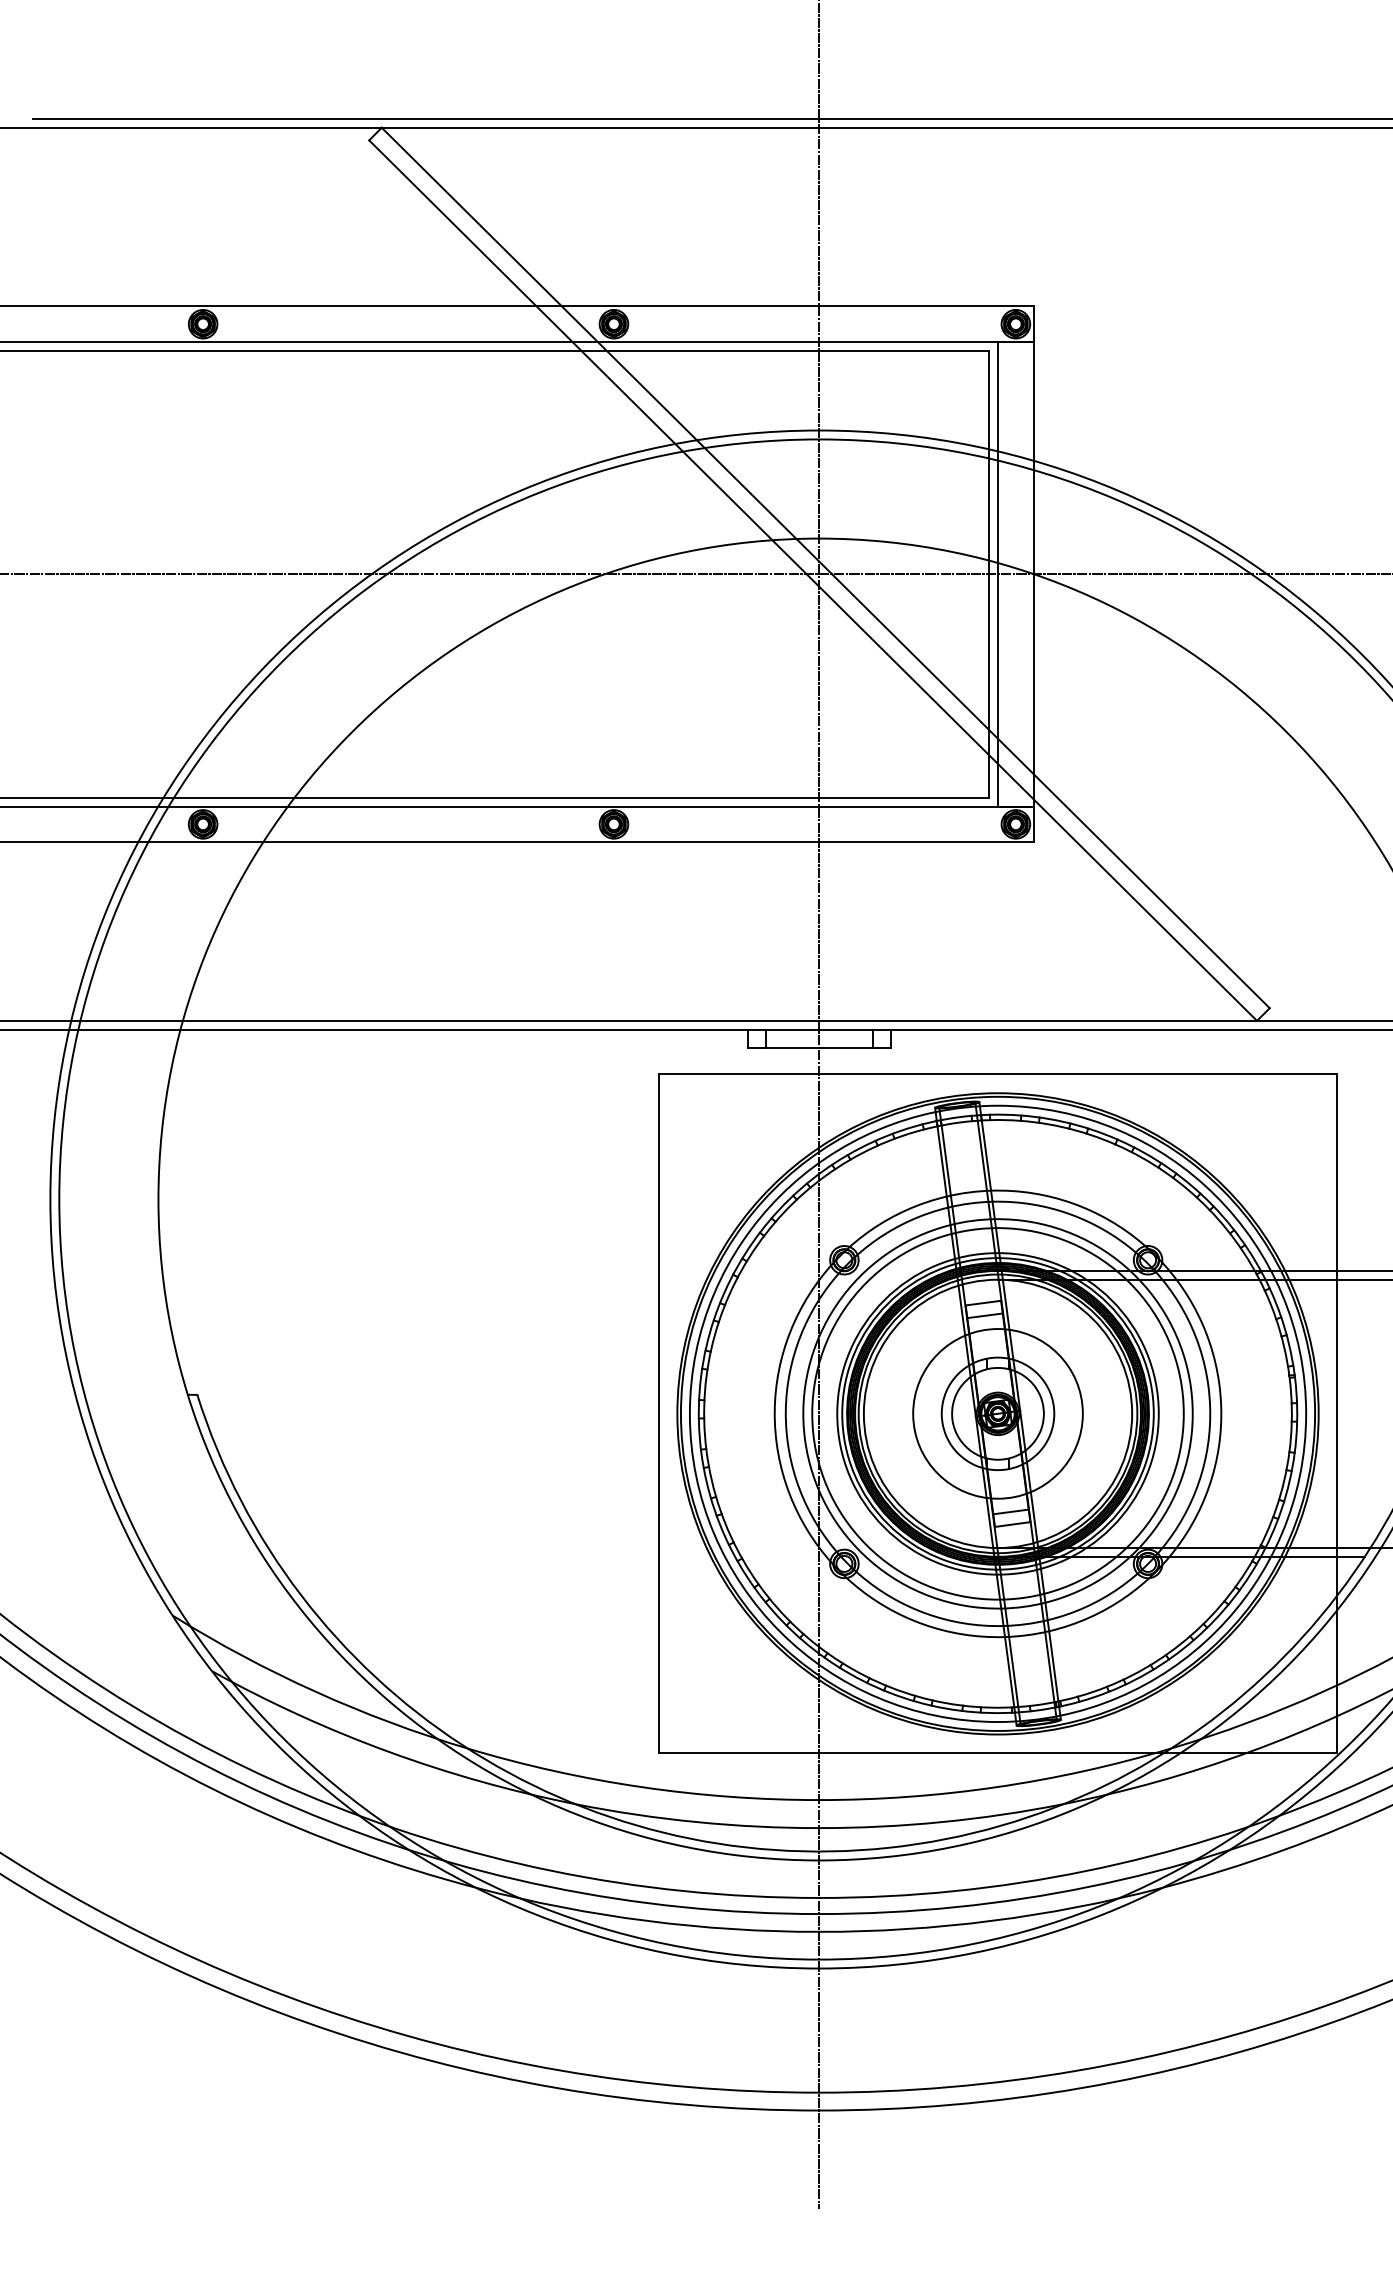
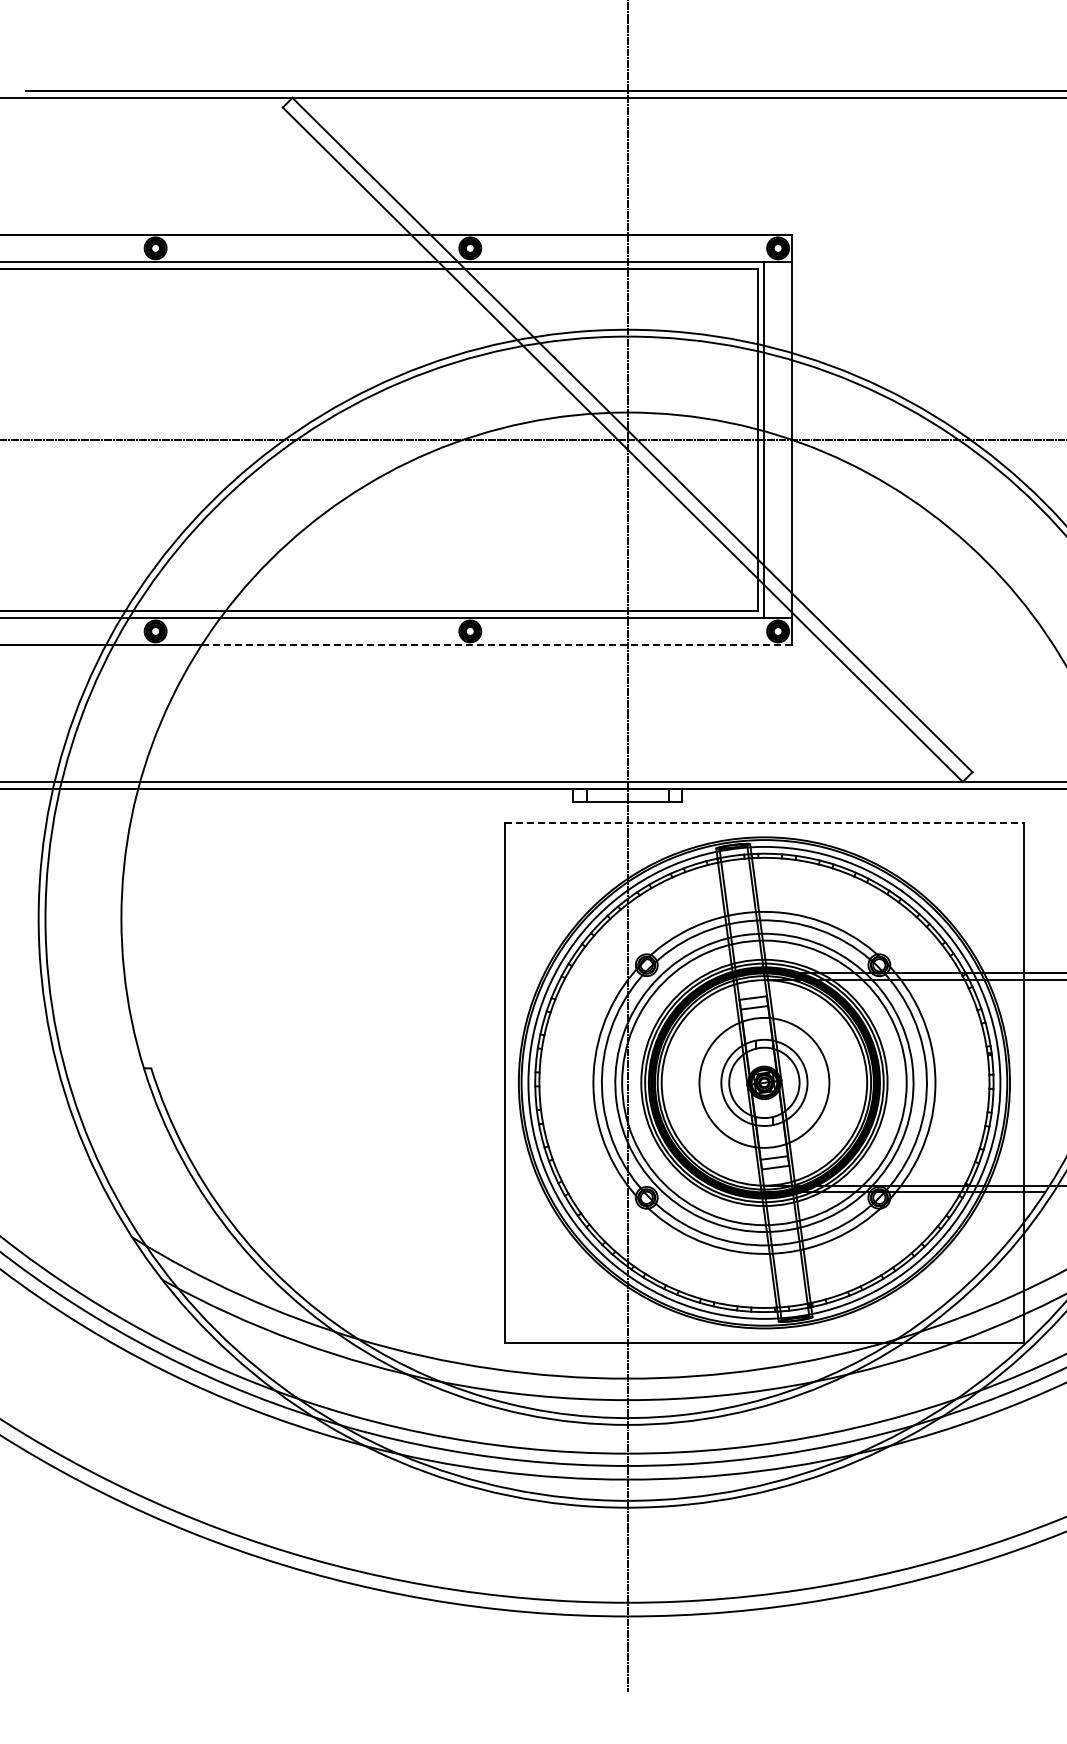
line: (648, 842) -> (496, 645), solid -> dashed
line: (998, 1073) -> (764, 822), solid -> dashed

